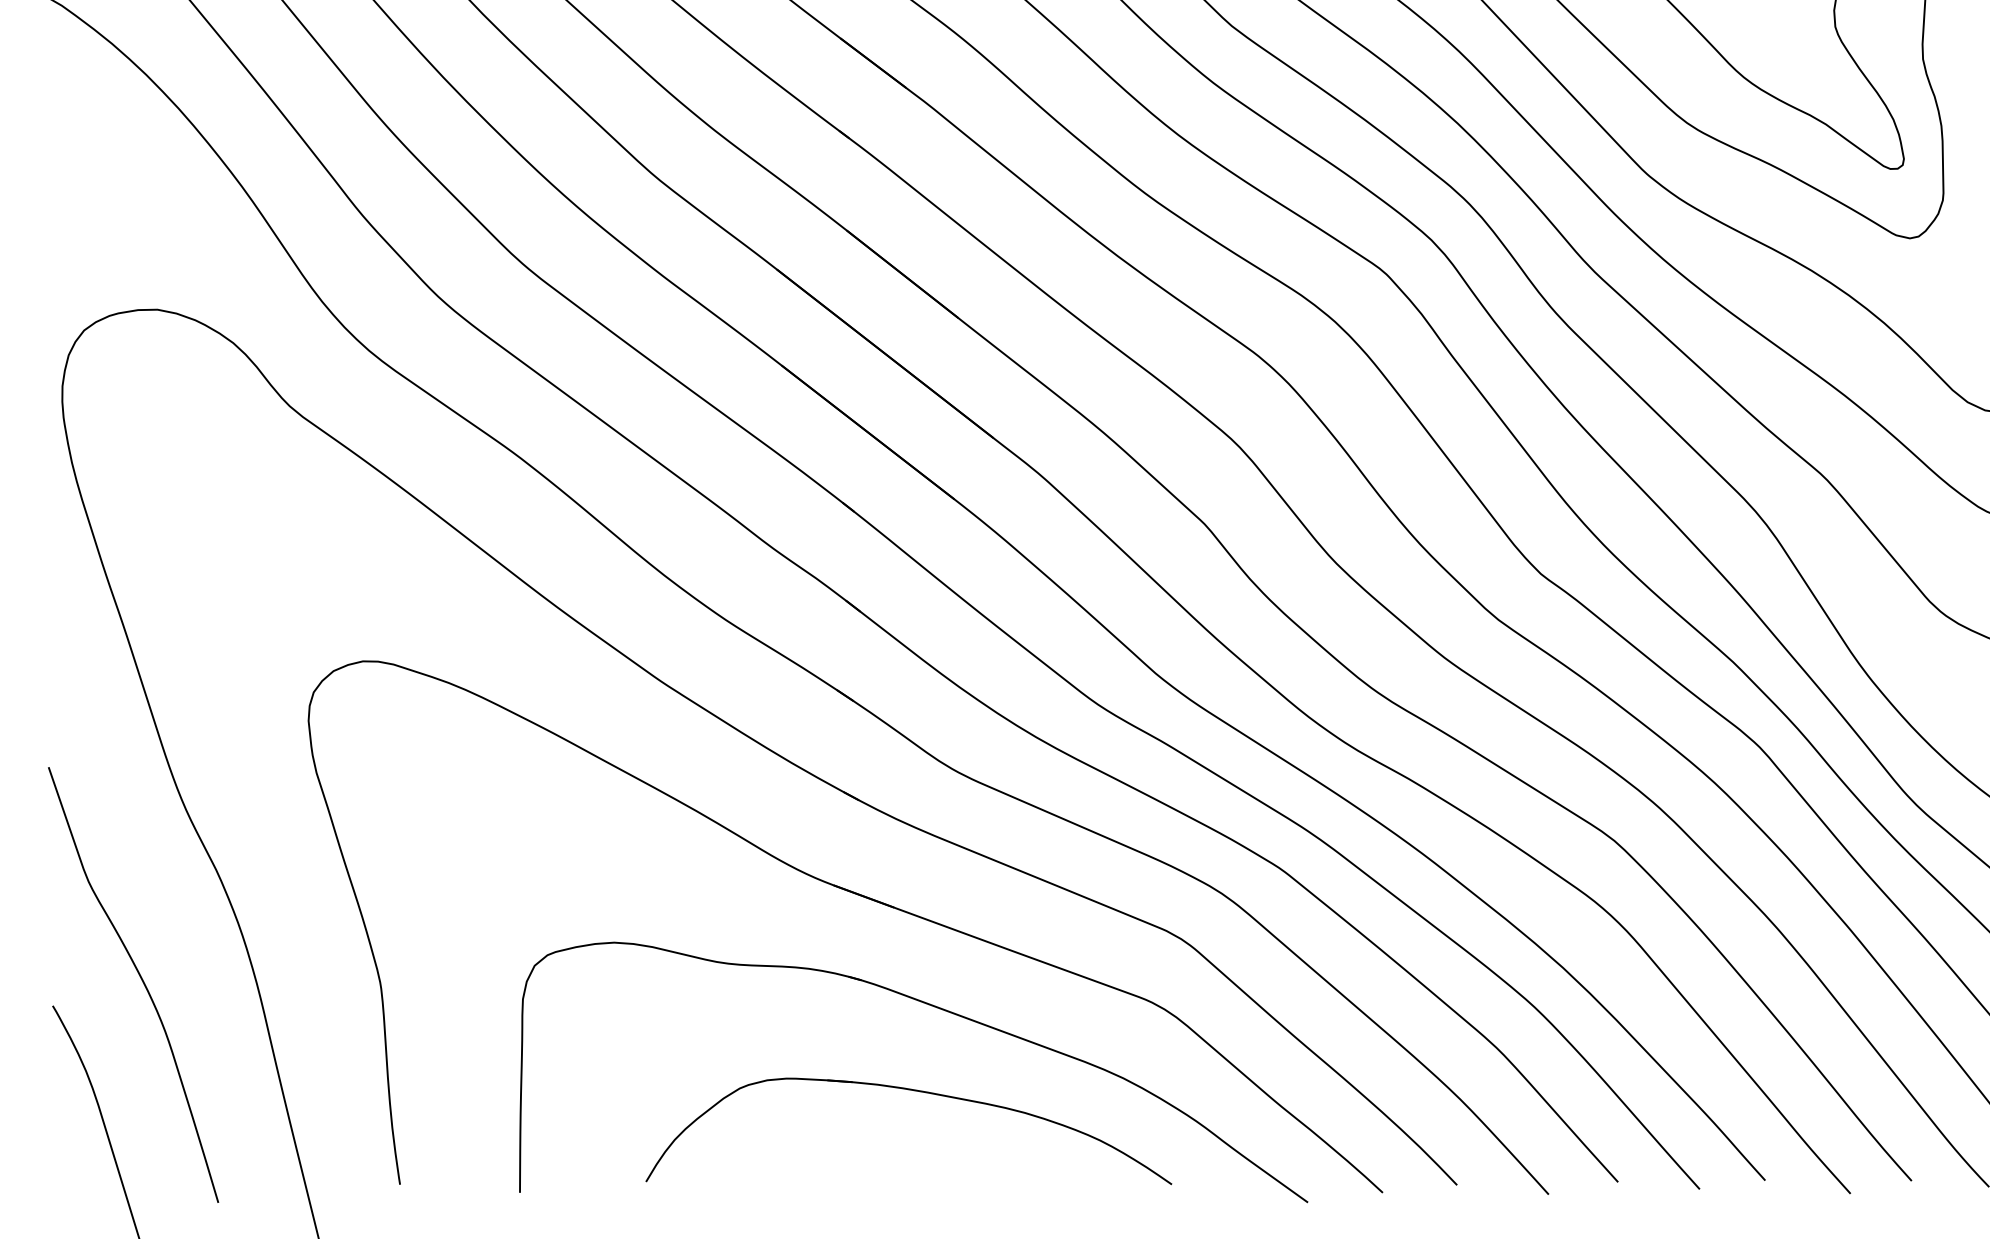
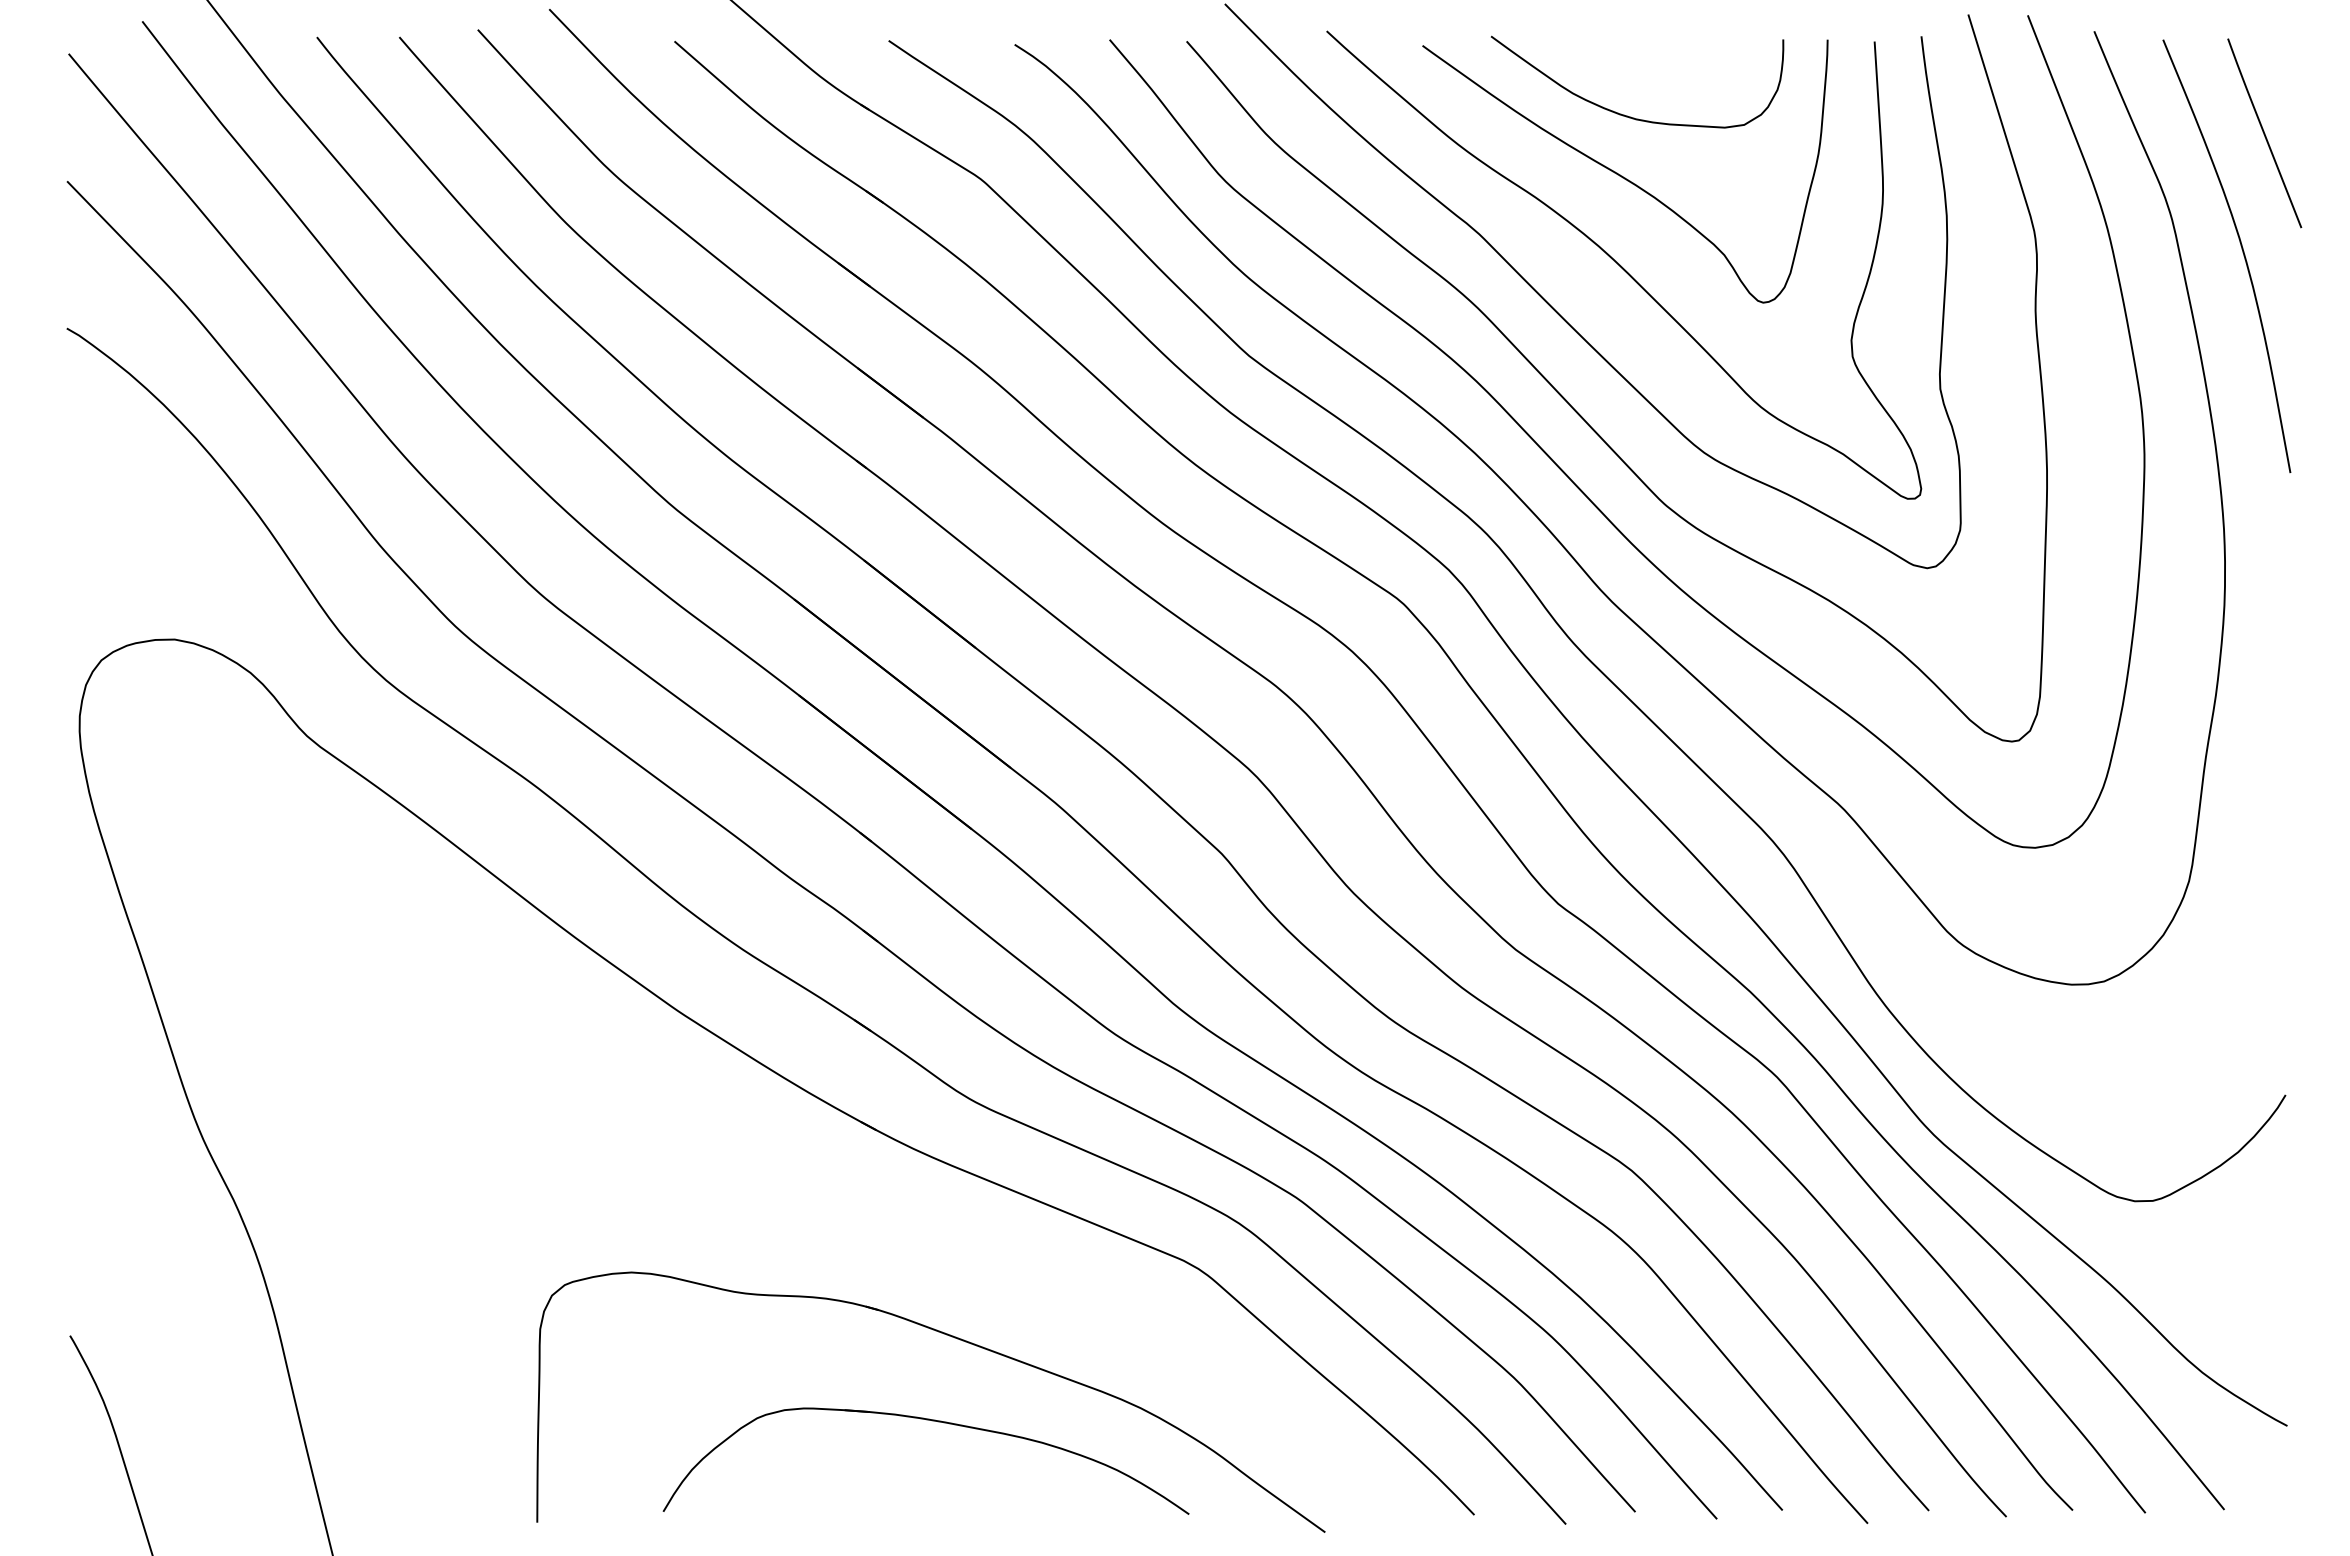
part: (855, 894) -> (872, 1224), removed
curve: (141, 979) -> (158, 1309), removed

